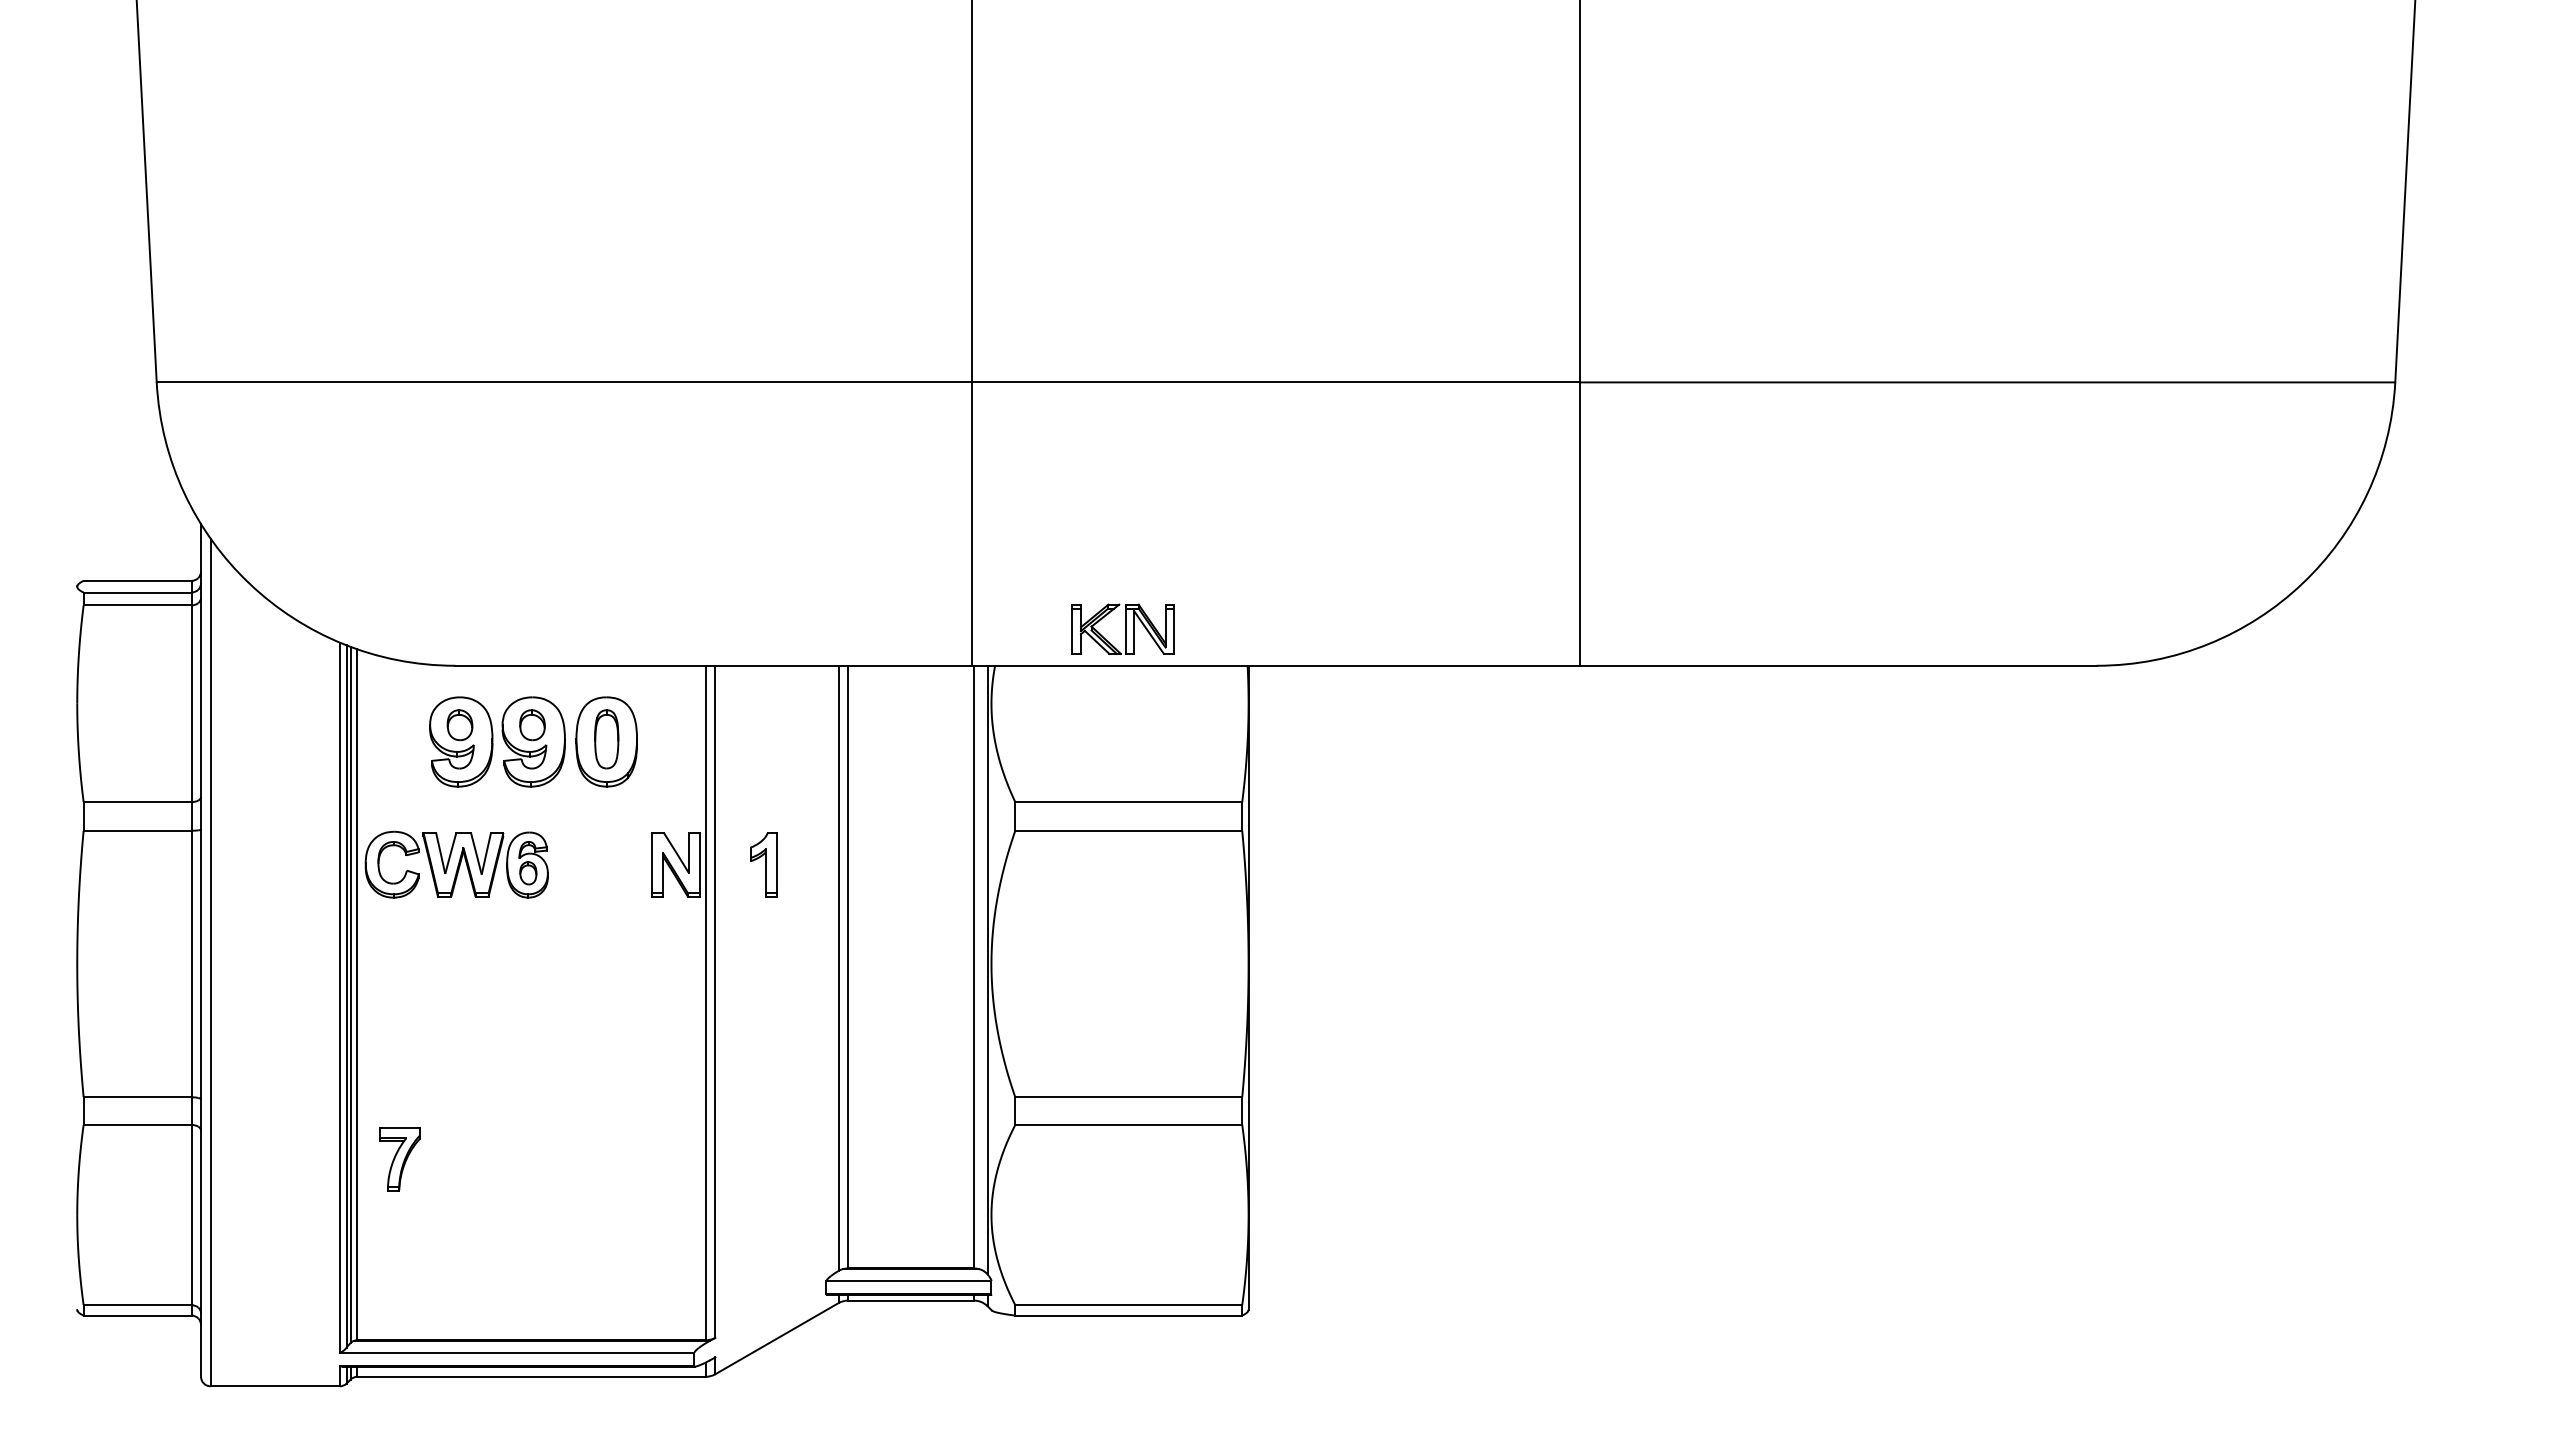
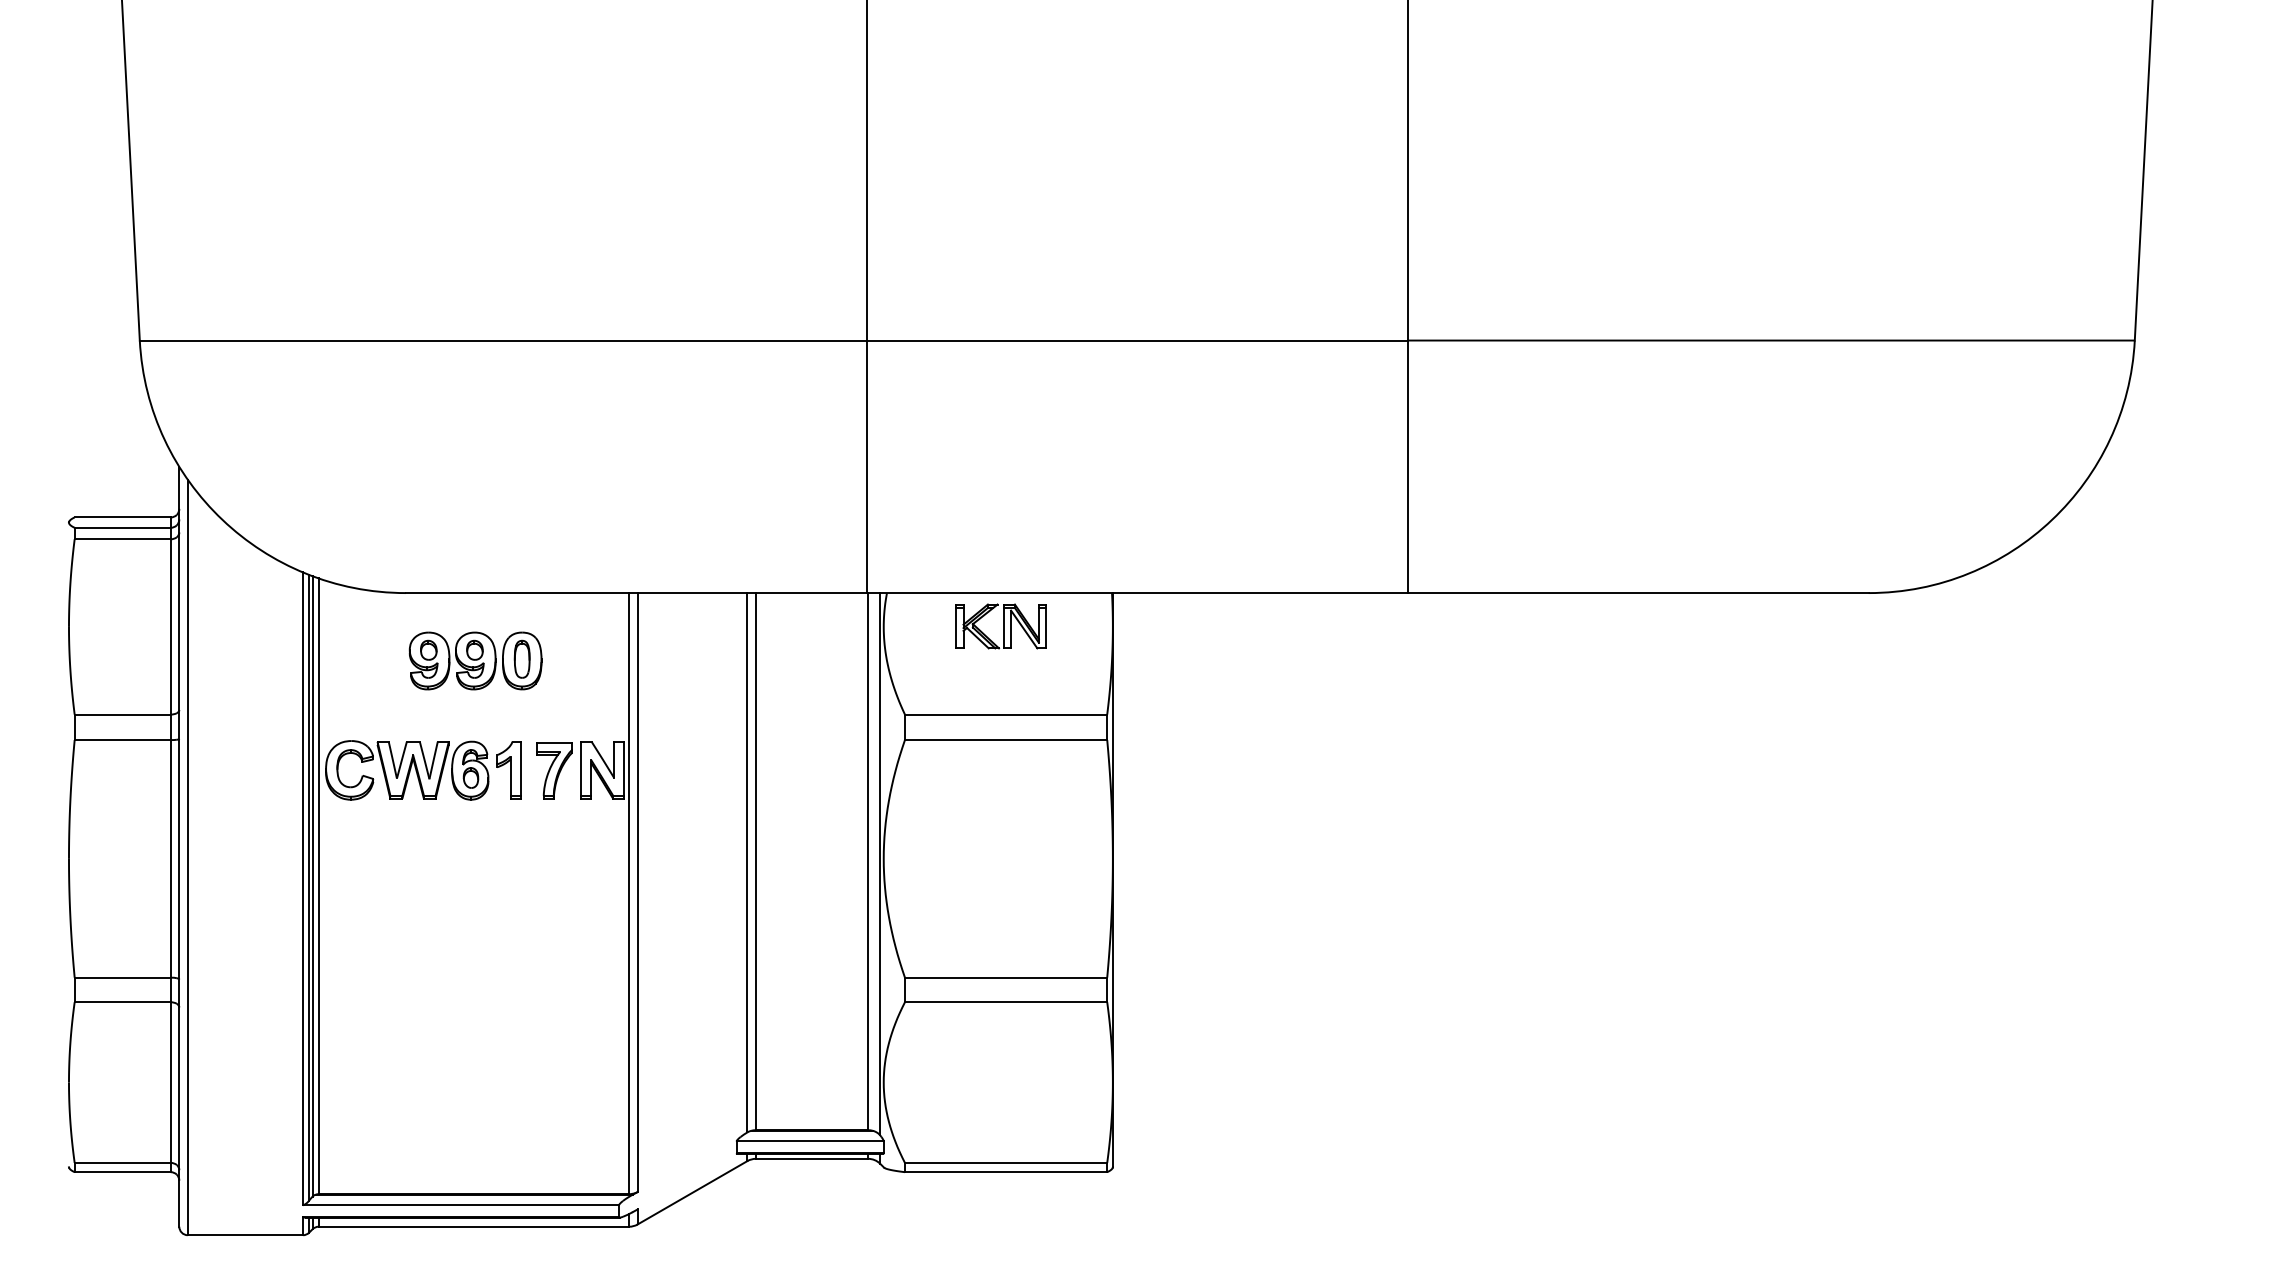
part: (1122, 628) -> (1000, 625), moved
part: (533, 741) -> (475, 660), size x0.71
part: (763, 864) -> (508, 770), moved
part: (399, 1159) -> (554, 771), moved

